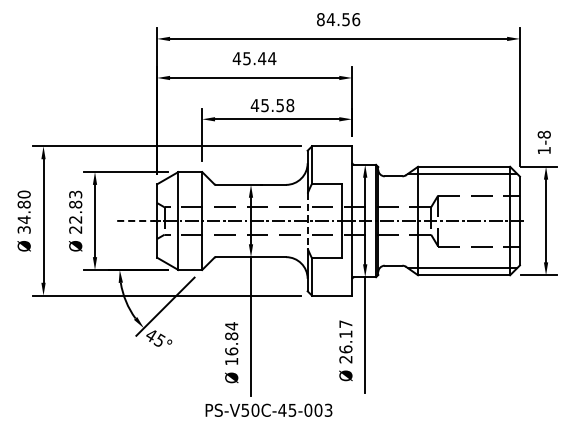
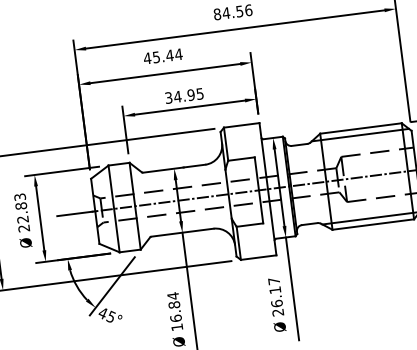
text: (272, 105) -> (184, 95), 45.58 -> 34.95
line: (135, 220) -> (76, 213), dashed -> solid
line: (307, 221) -> (228, 194), dashed -> solid

